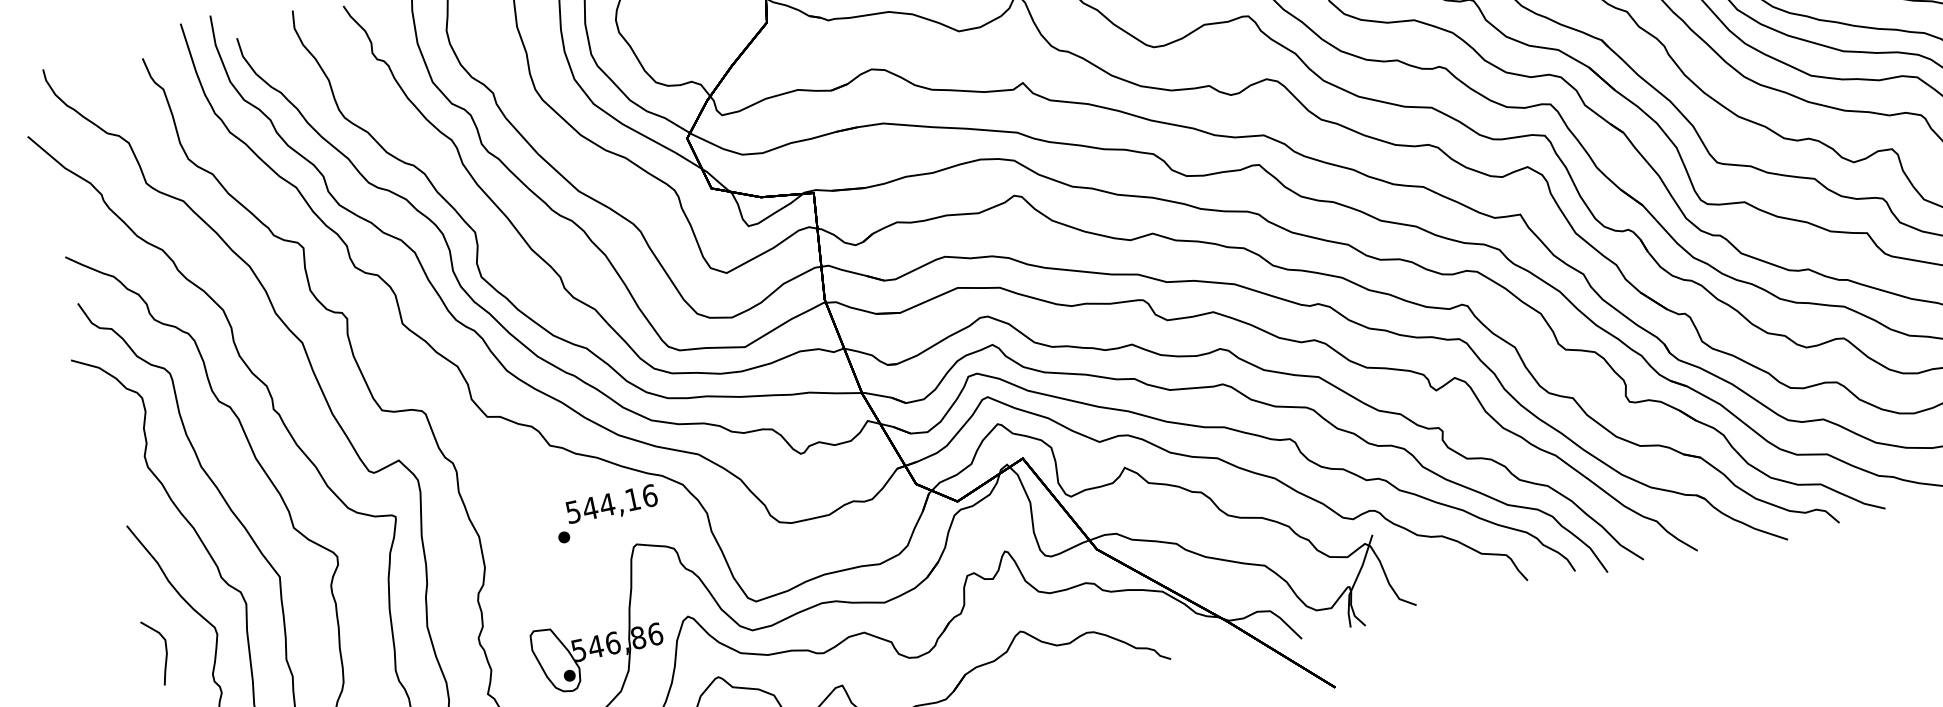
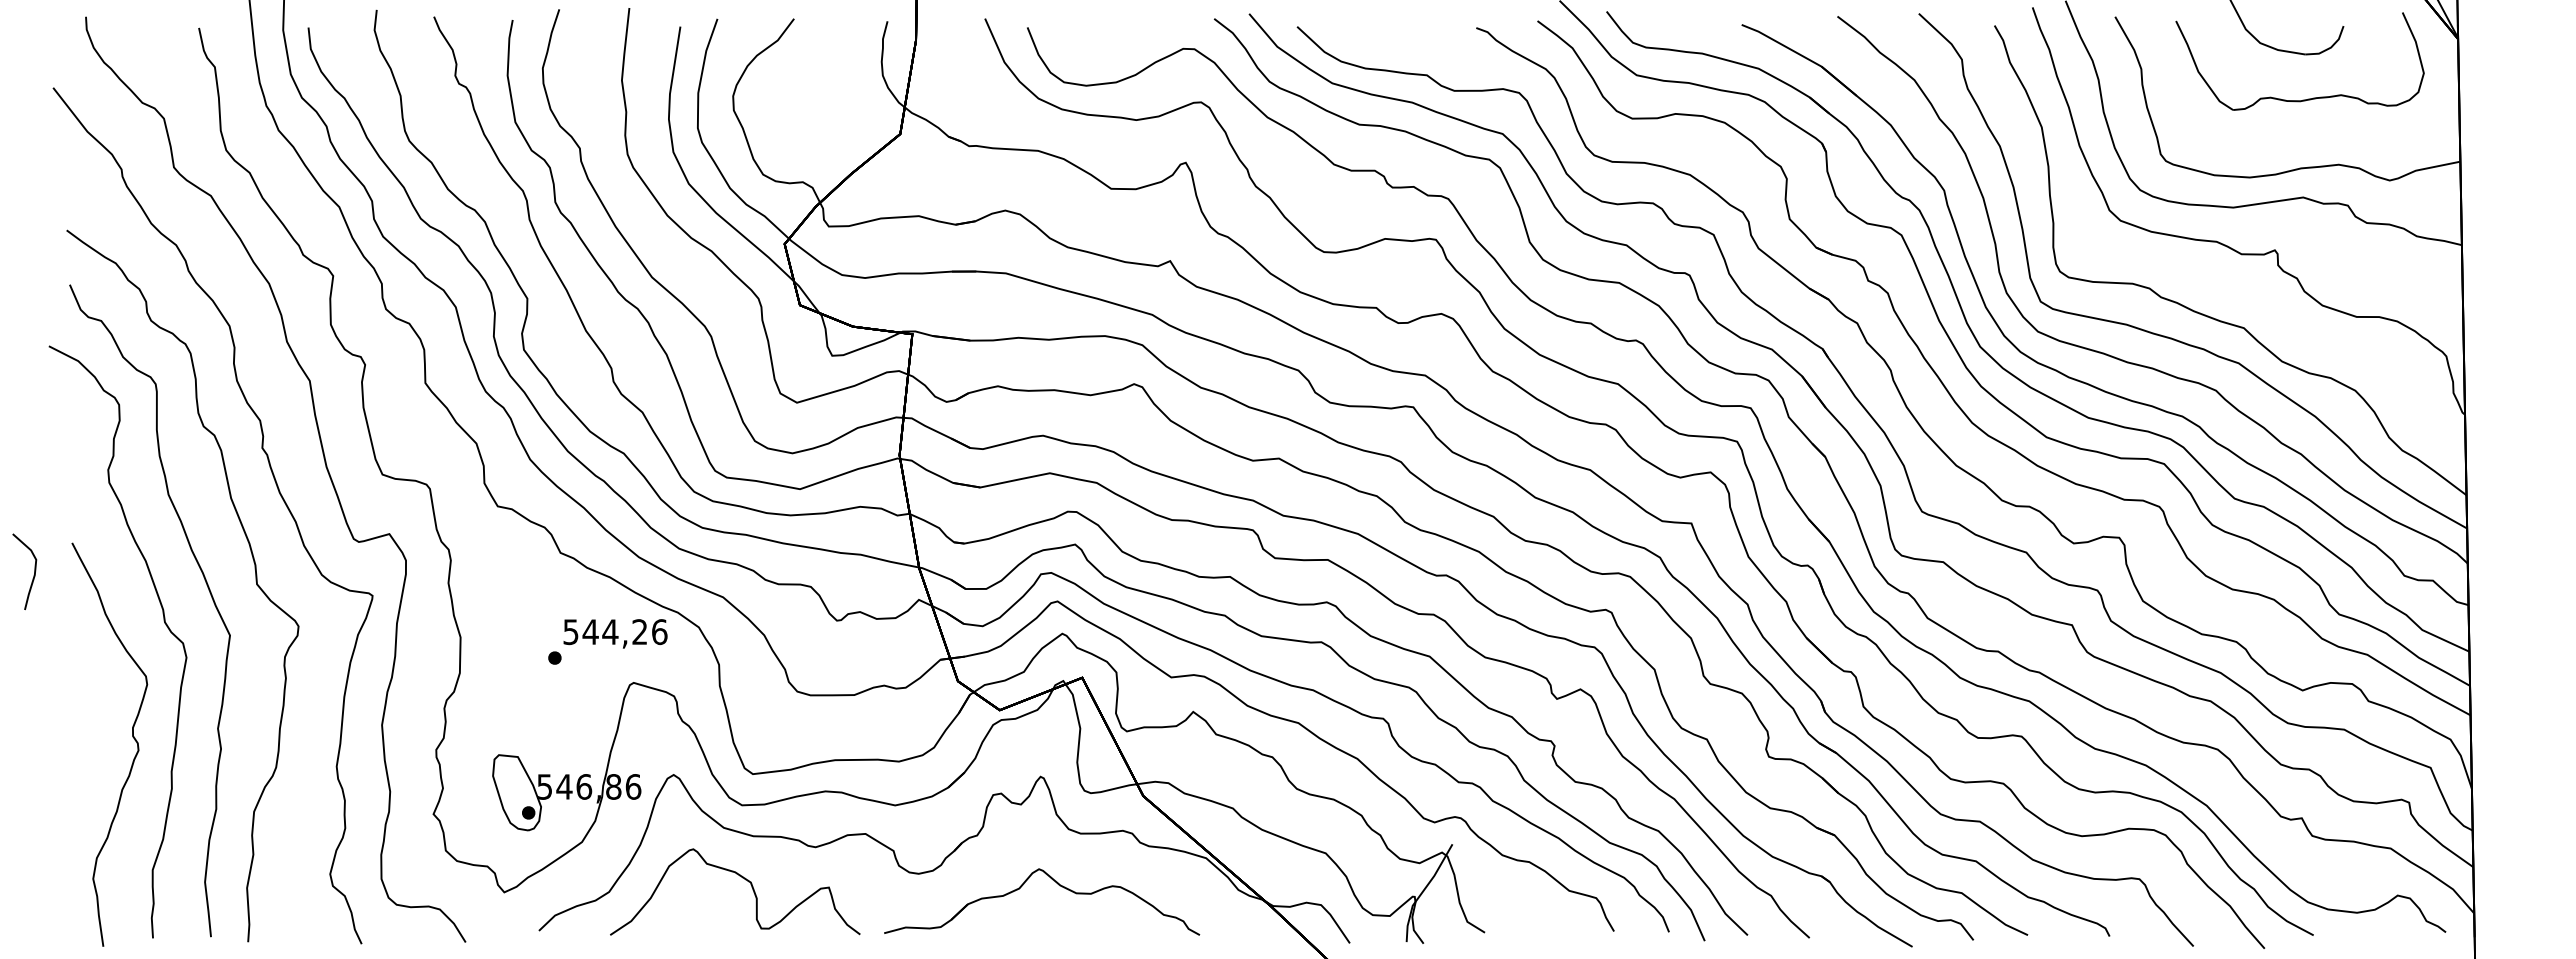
text: (632, 499) -> (639, 631), 544,16 -> 544,26
part: (165, 654) -> (33, 575), moved

